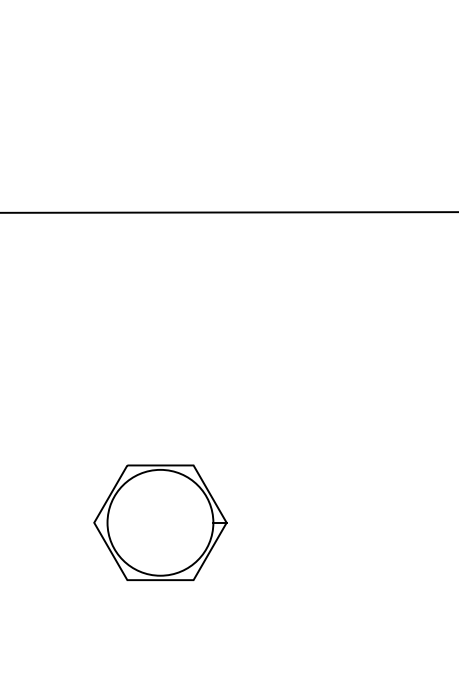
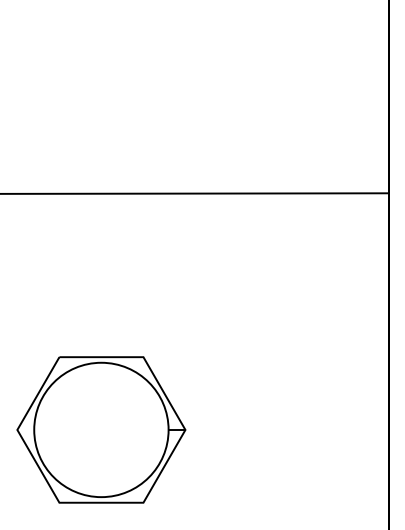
part: (160, 522) -> (101, 429), size x1.67

